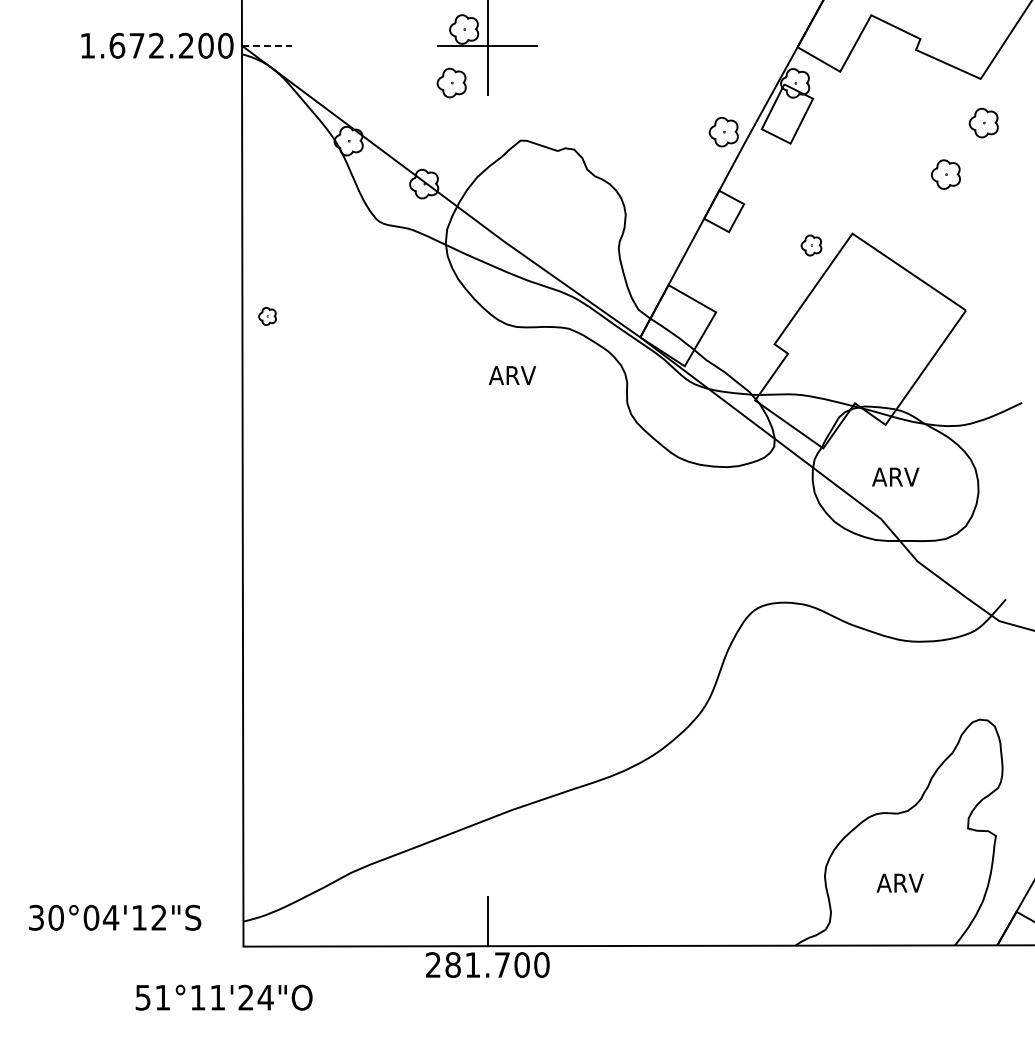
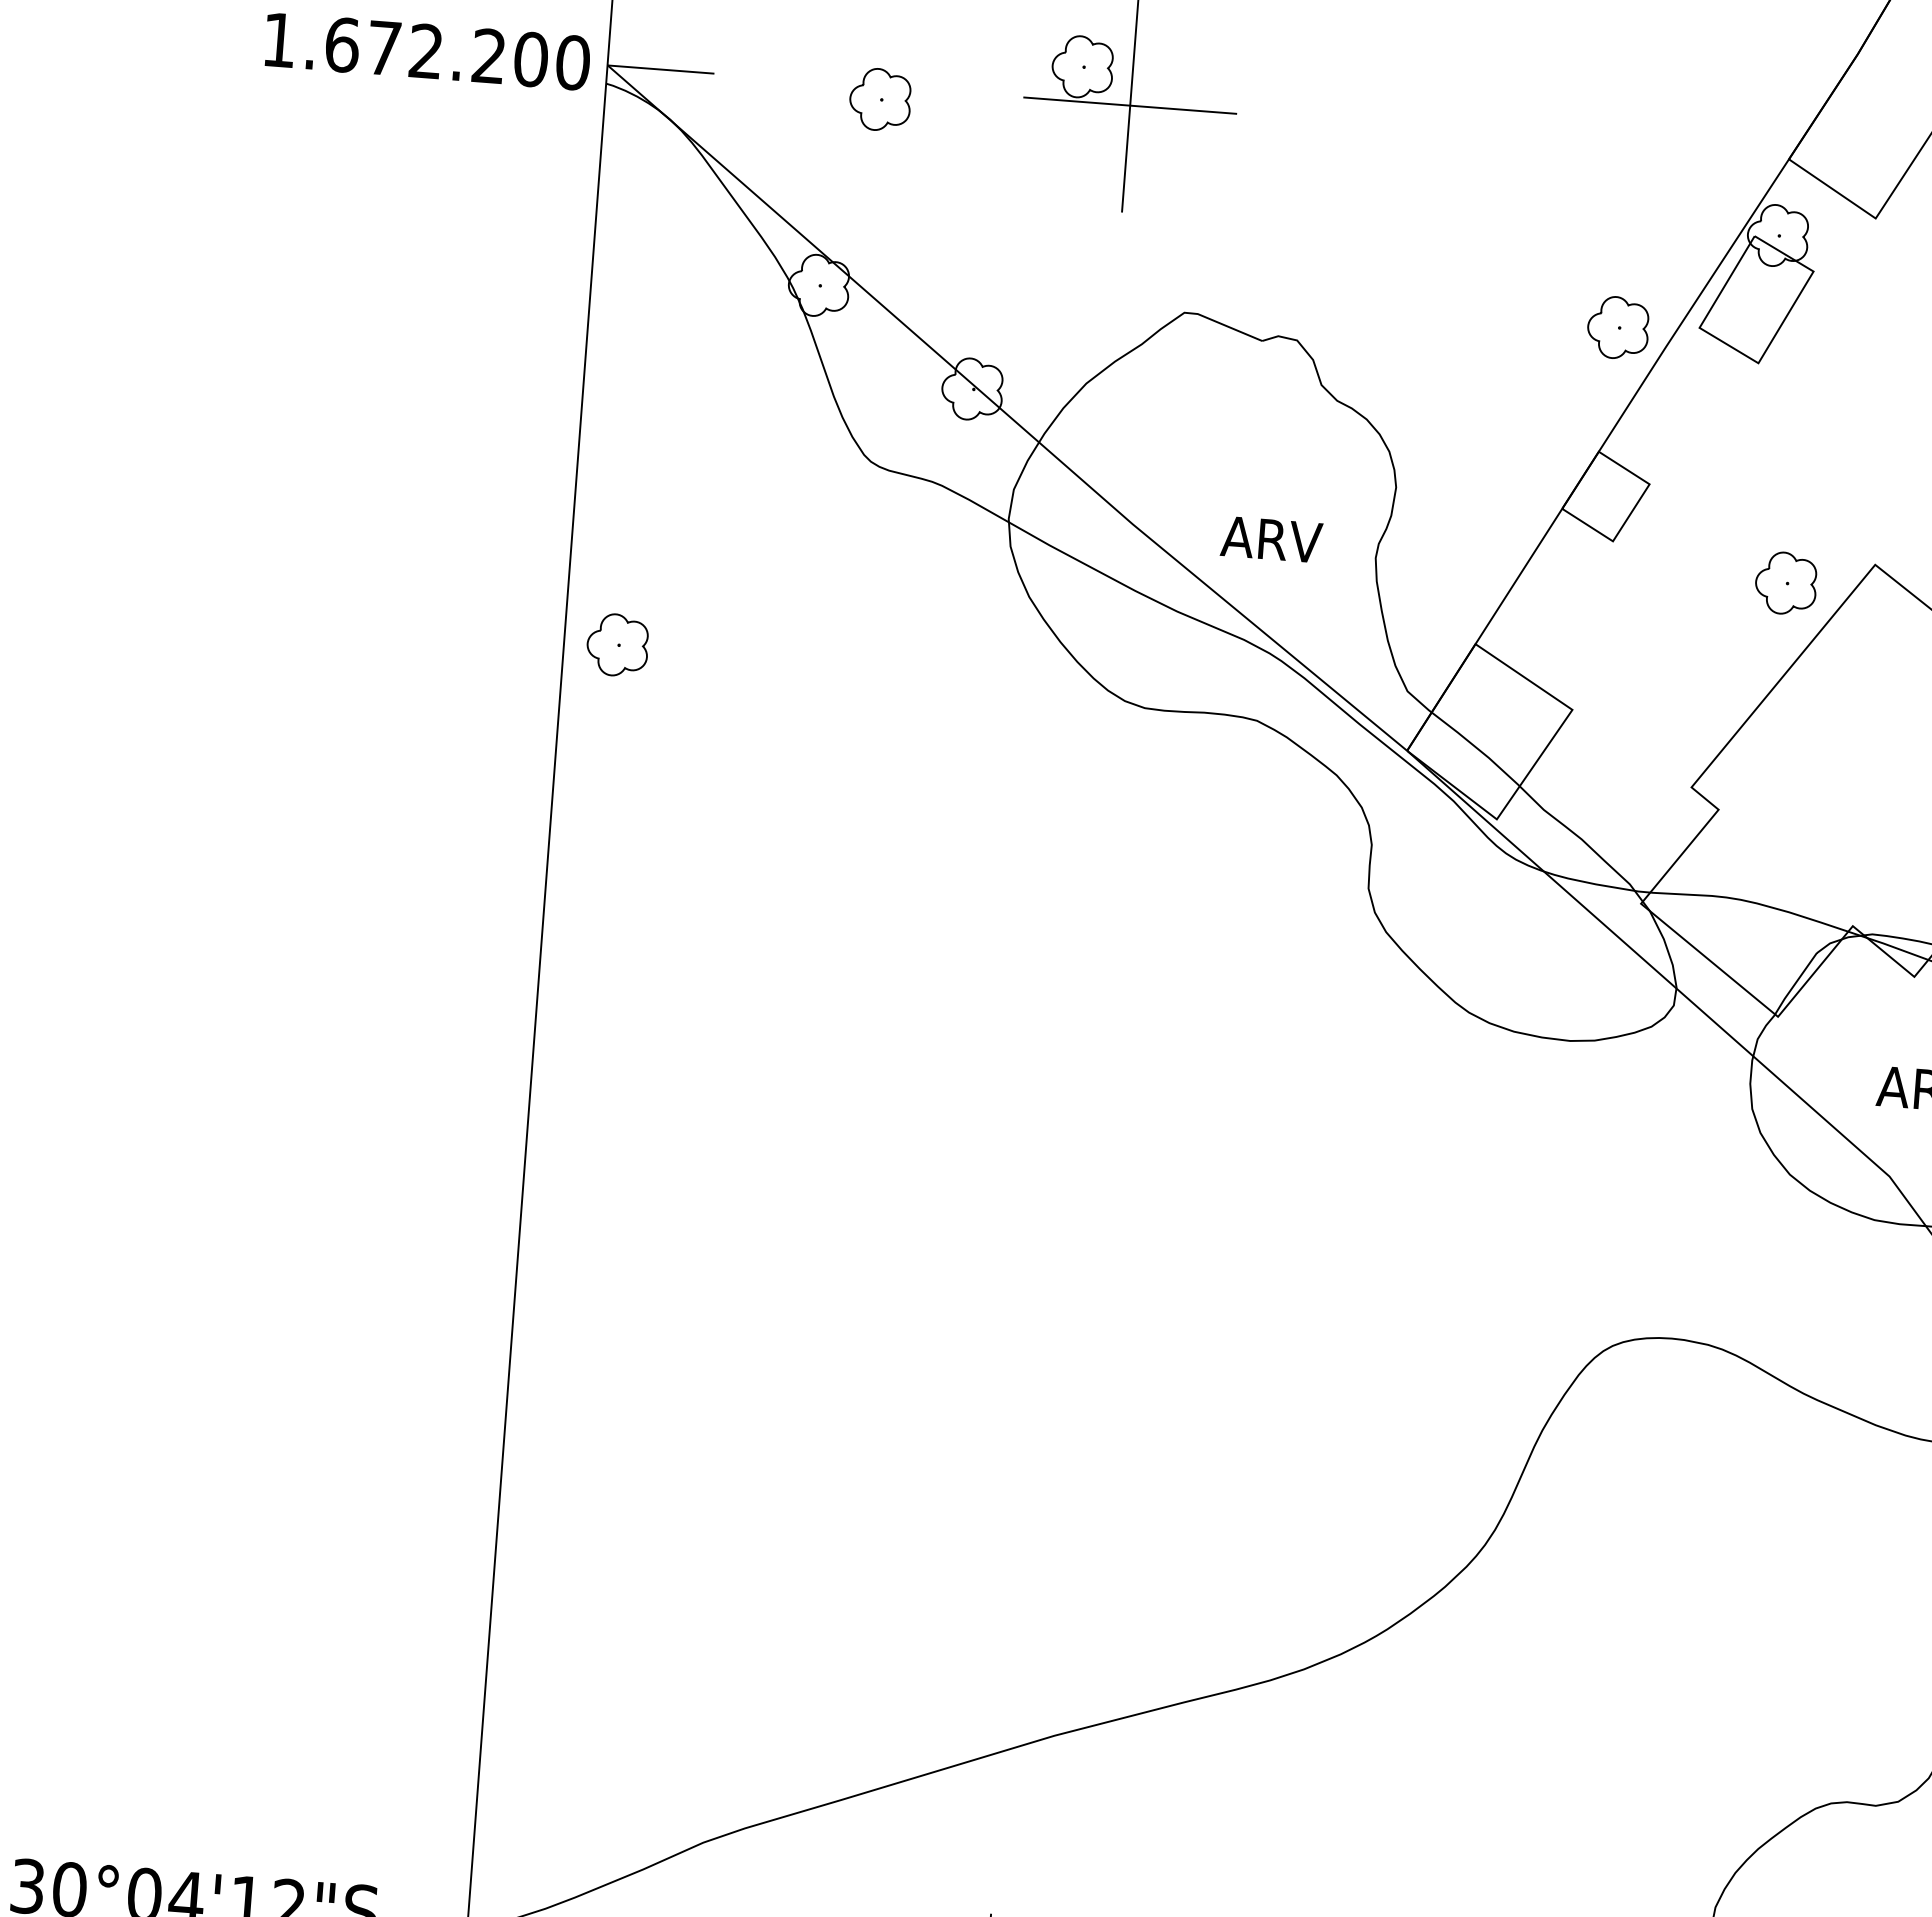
line: (267, 45) -> (661, 68), dashed -> solid
part: (451, 82) -> (879, 98), moved
part: (811, 245) -> (1786, 583), size x1.43
part: (267, 316) -> (617, 645), size x1.67
text: (511, 375) -> (1269, 539), moved

